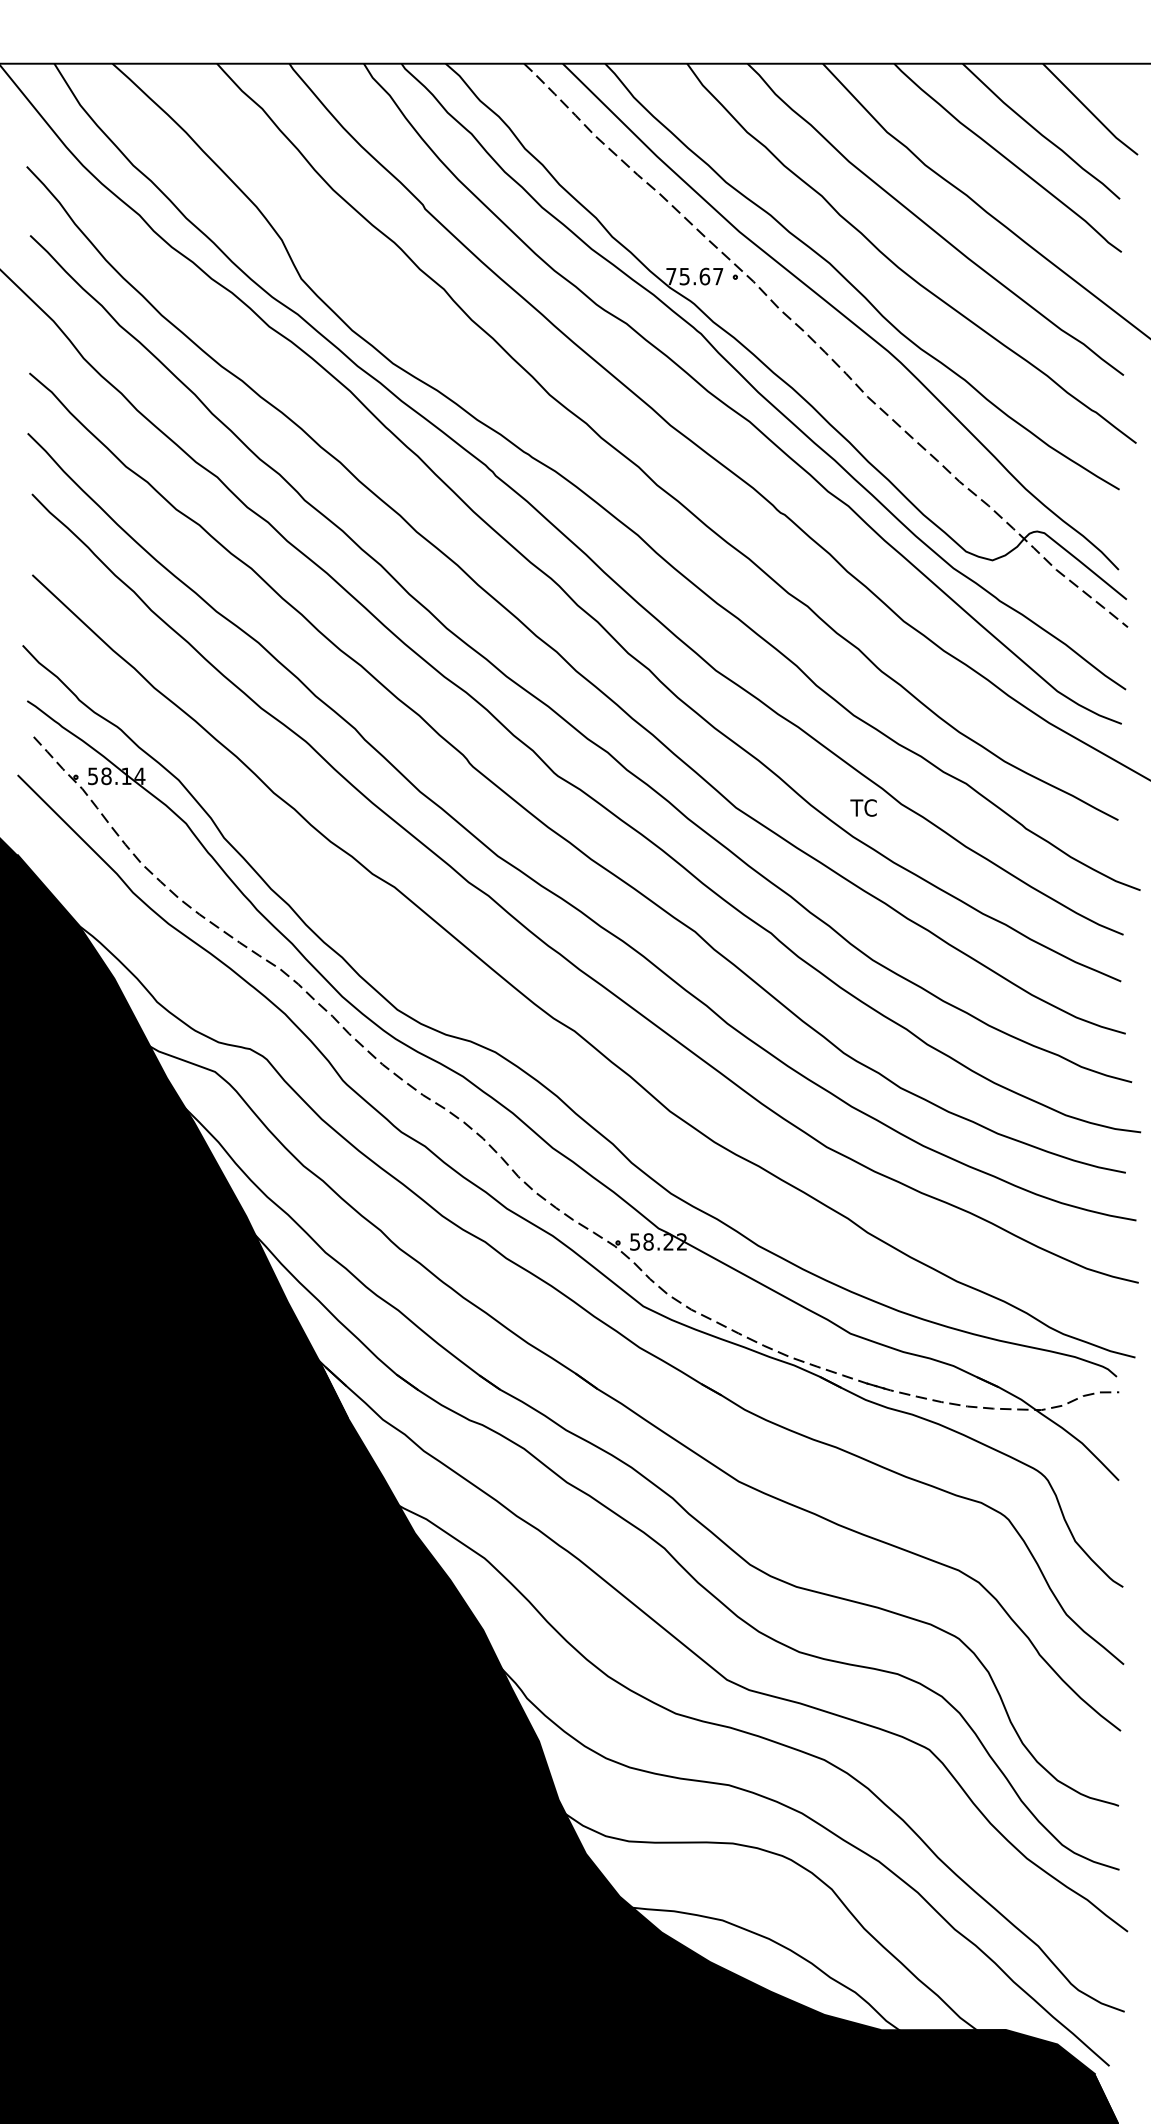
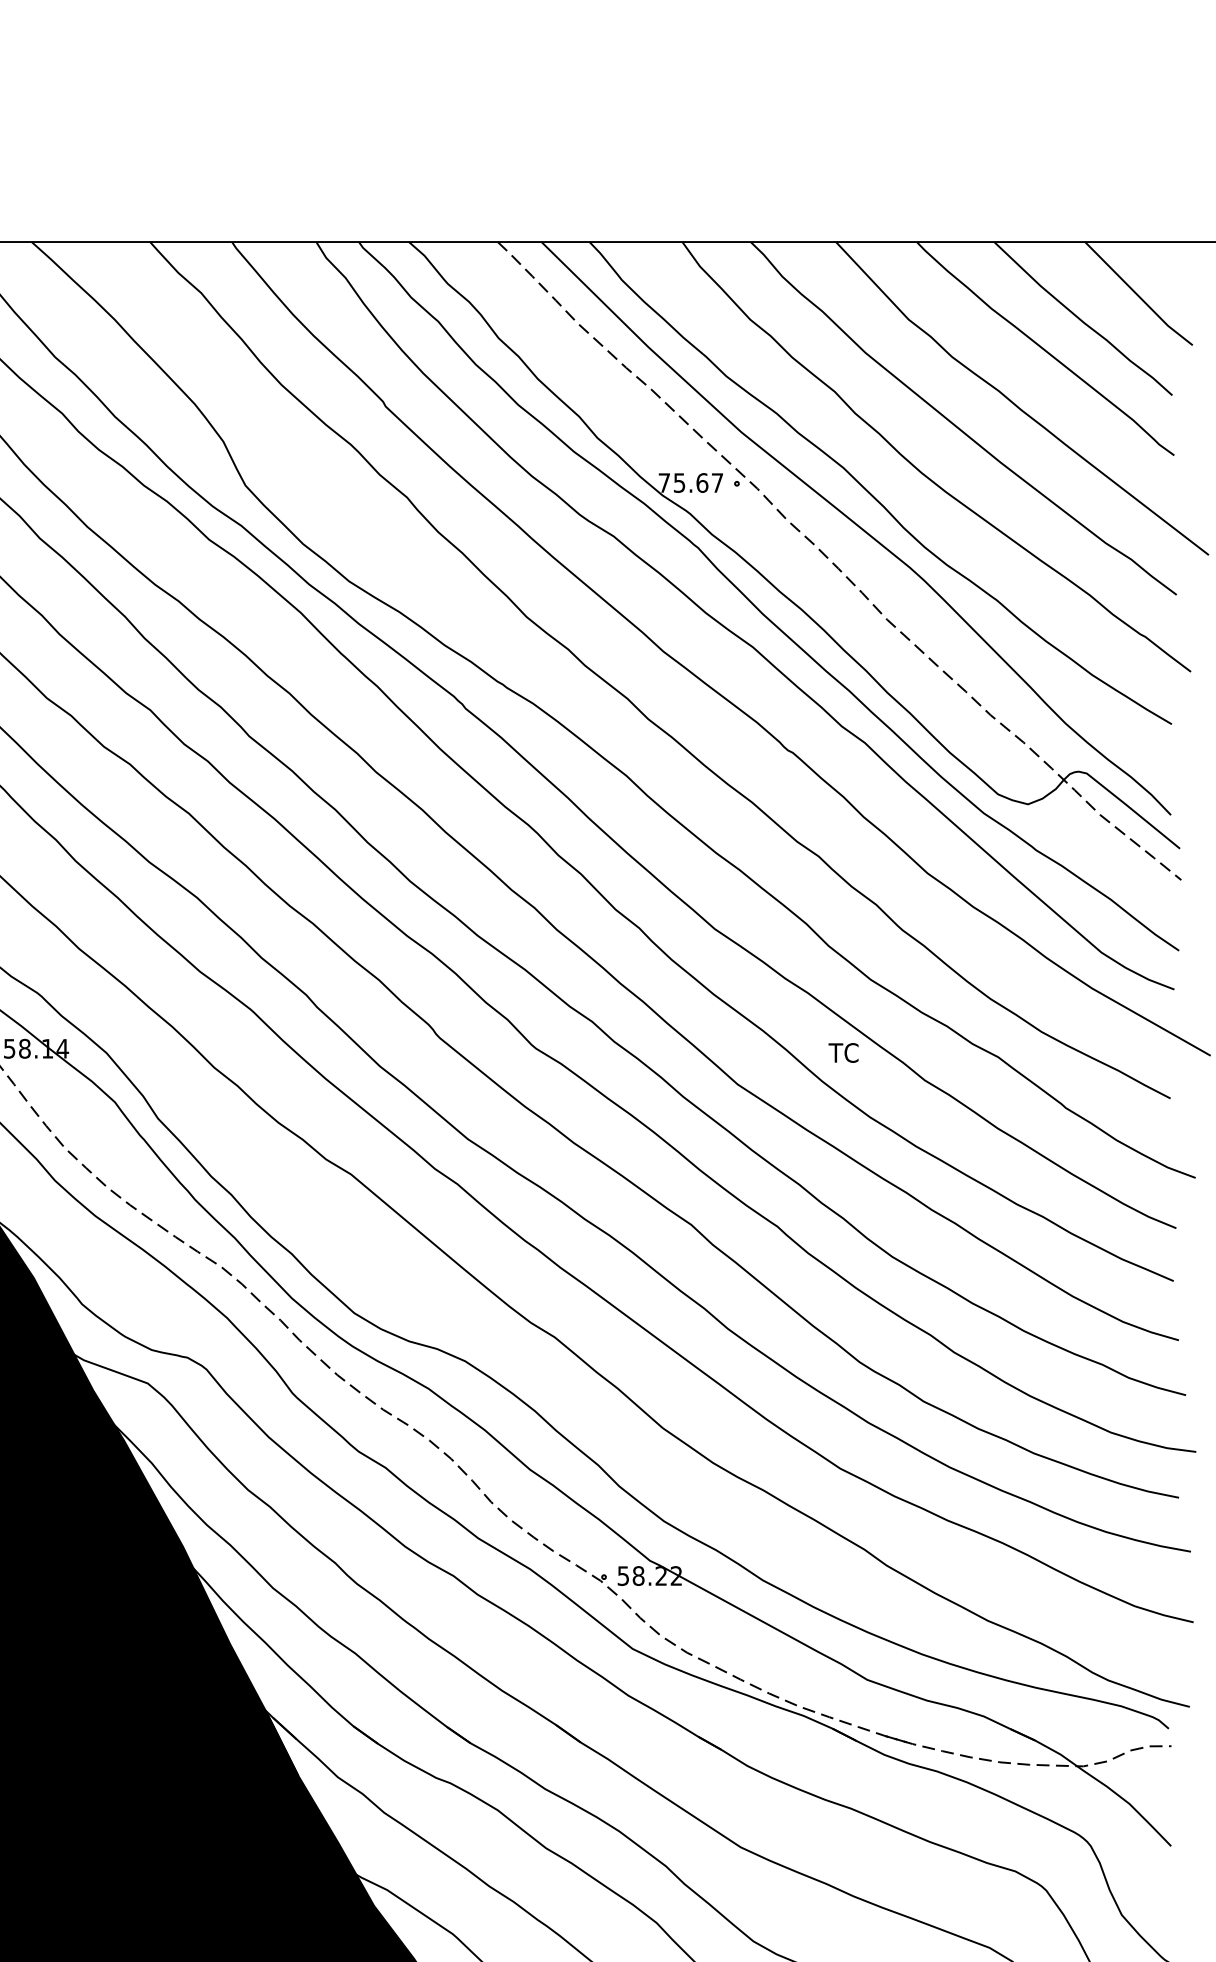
text: (863, 807) -> (843, 1052), moved

